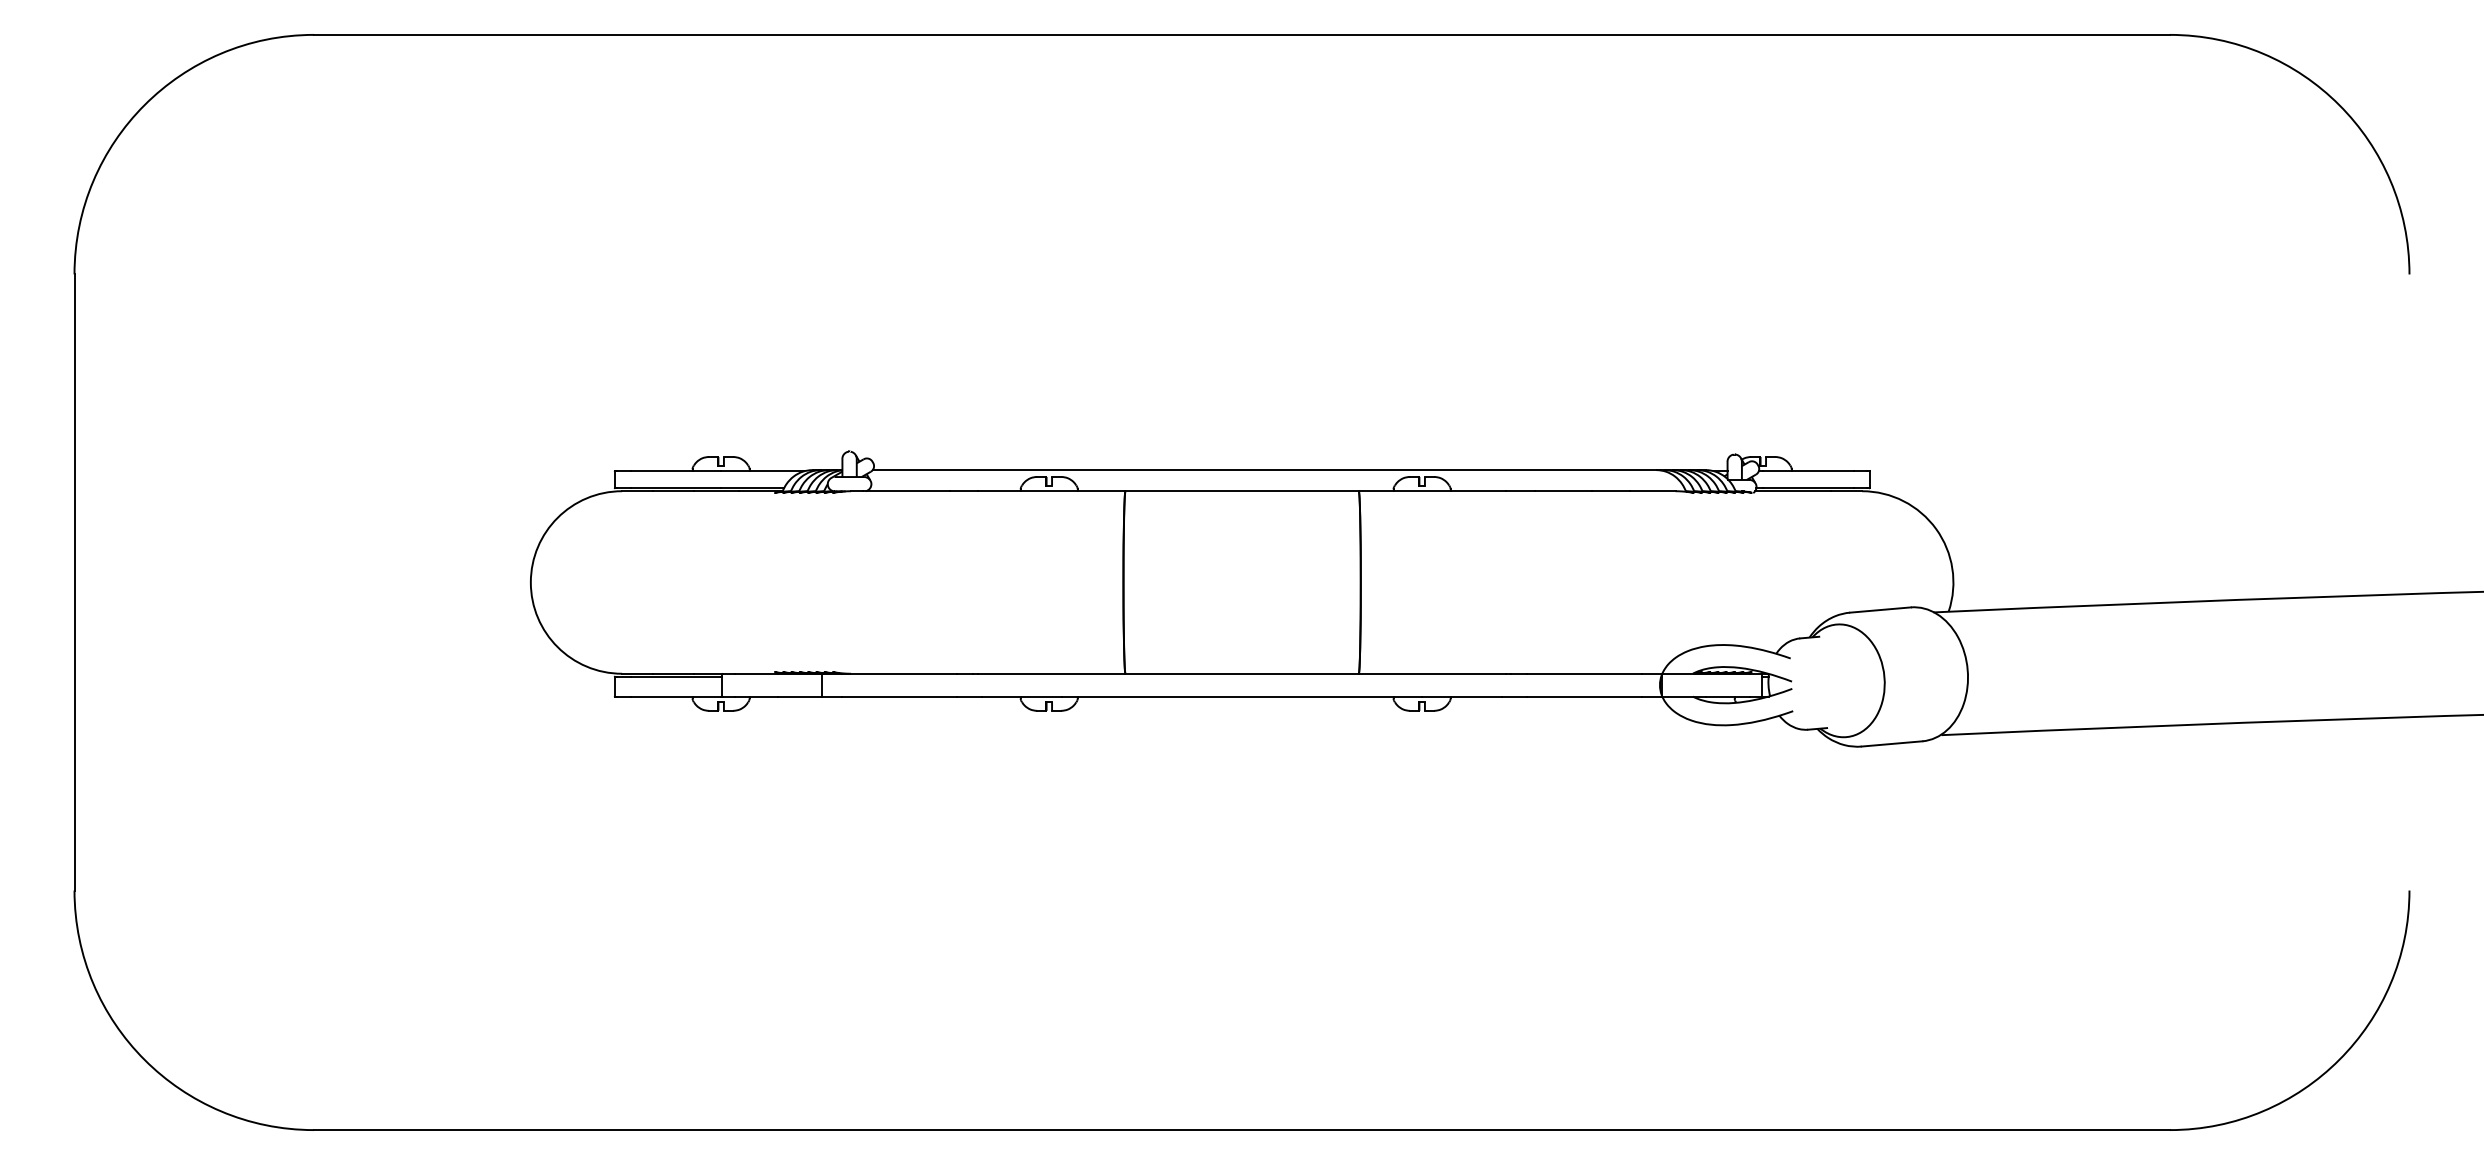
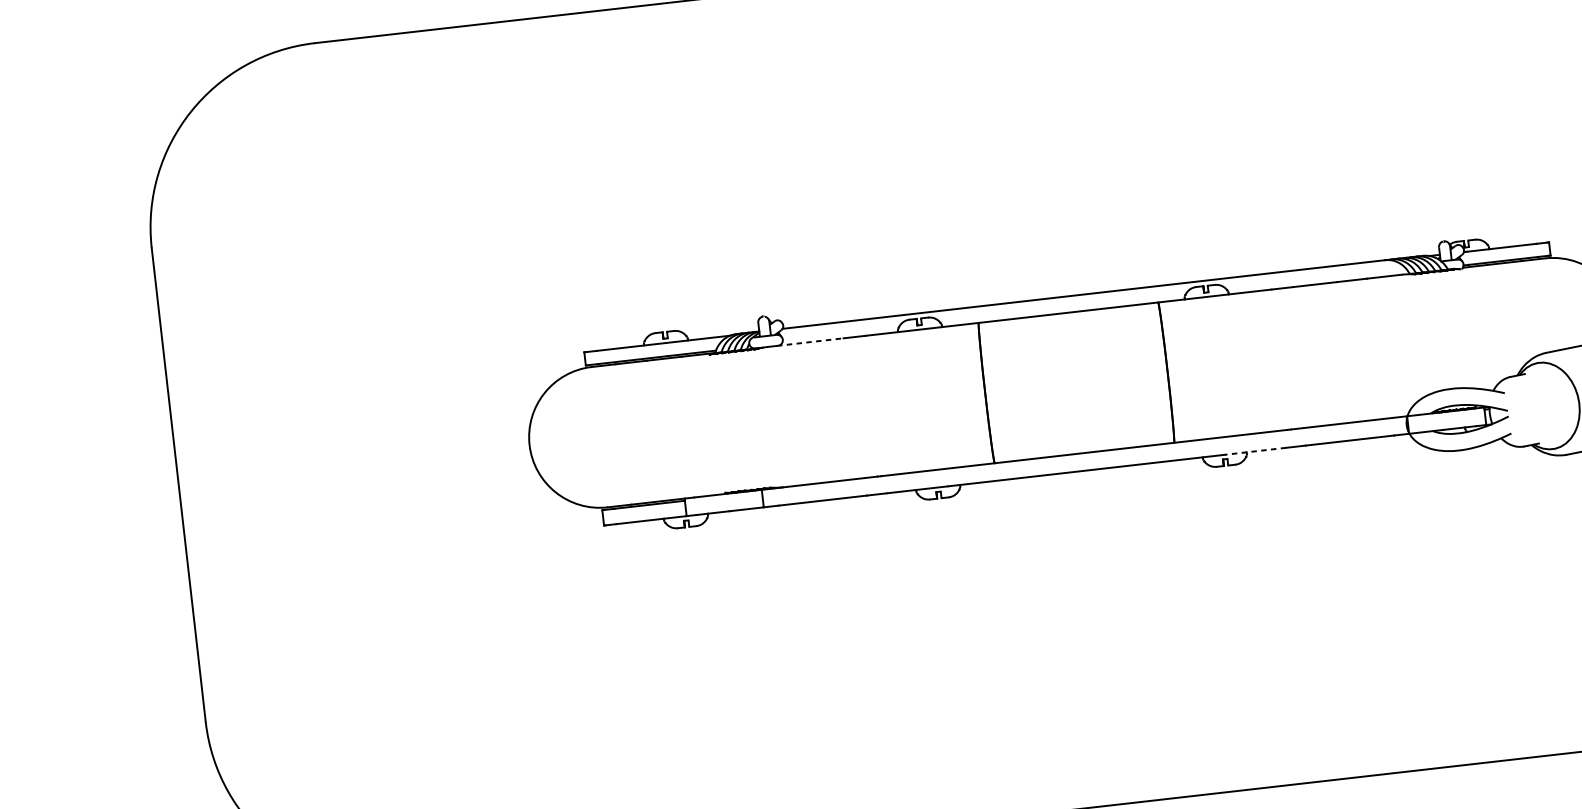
line: (906, 491) -> (810, 342), solid -> dashed
line: (1461, 696) -> (1255, 451), solid -> dashed

